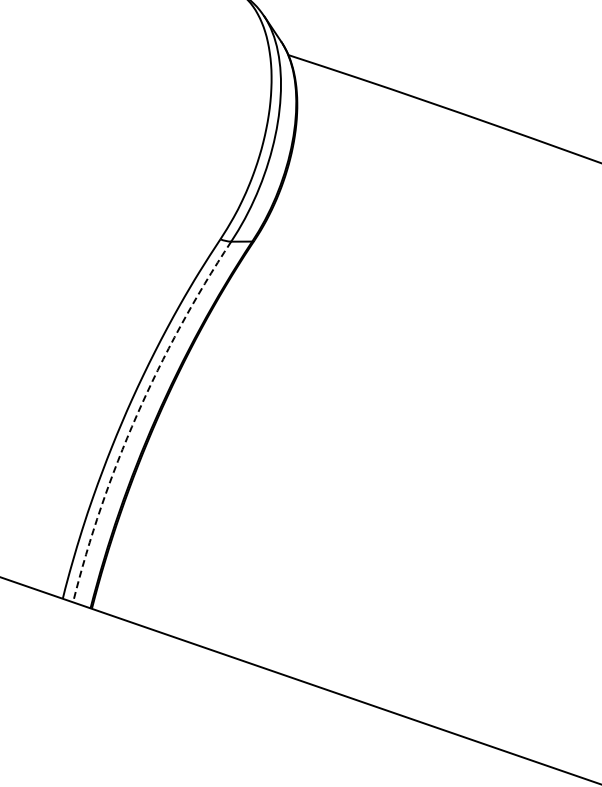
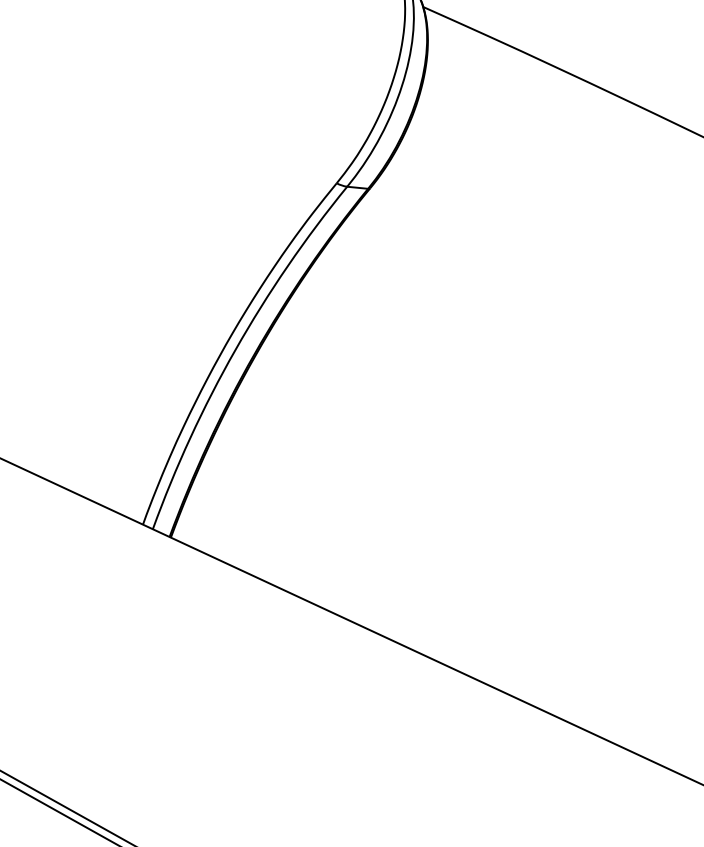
arc: (136, 415) -> (235, 349), dashed -> solid

